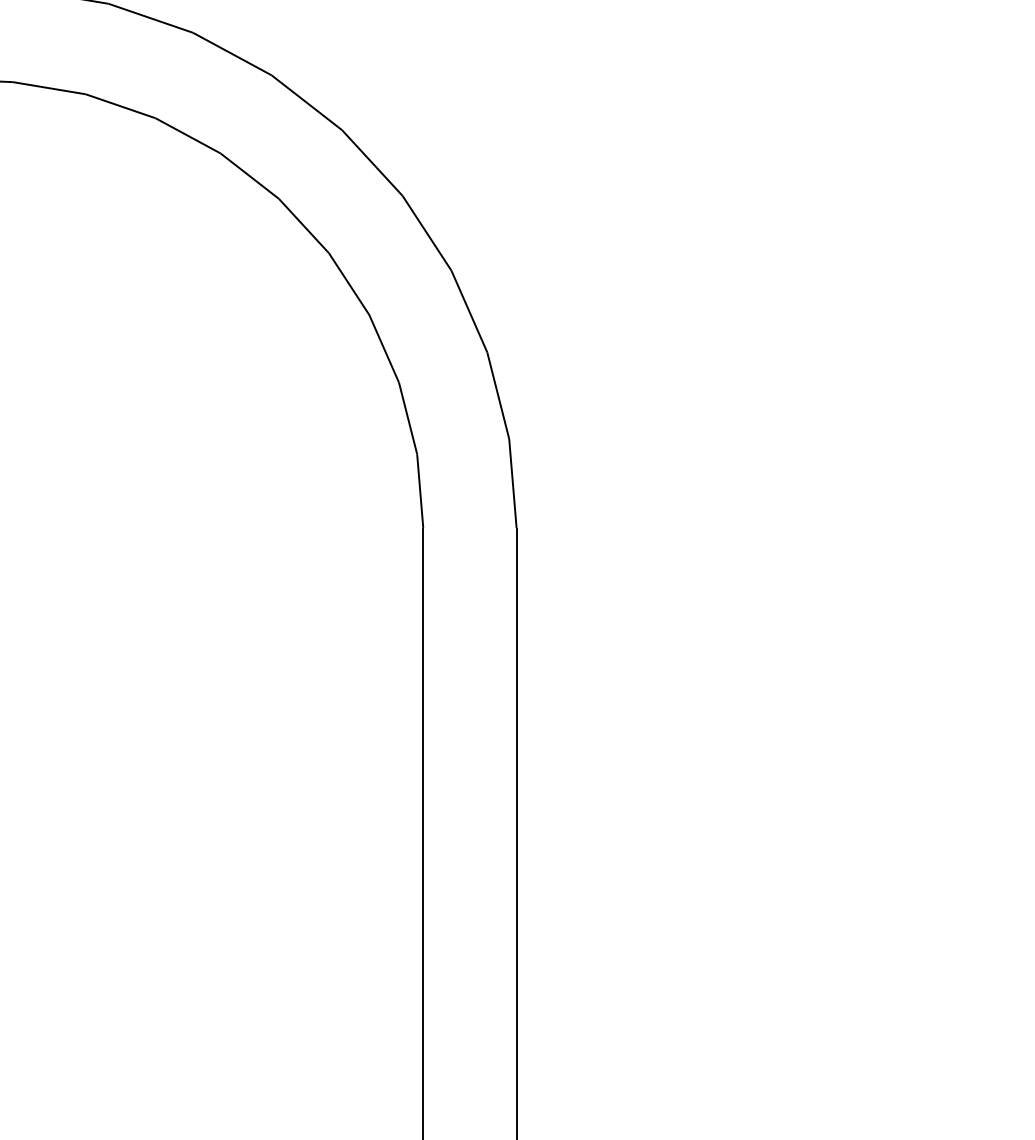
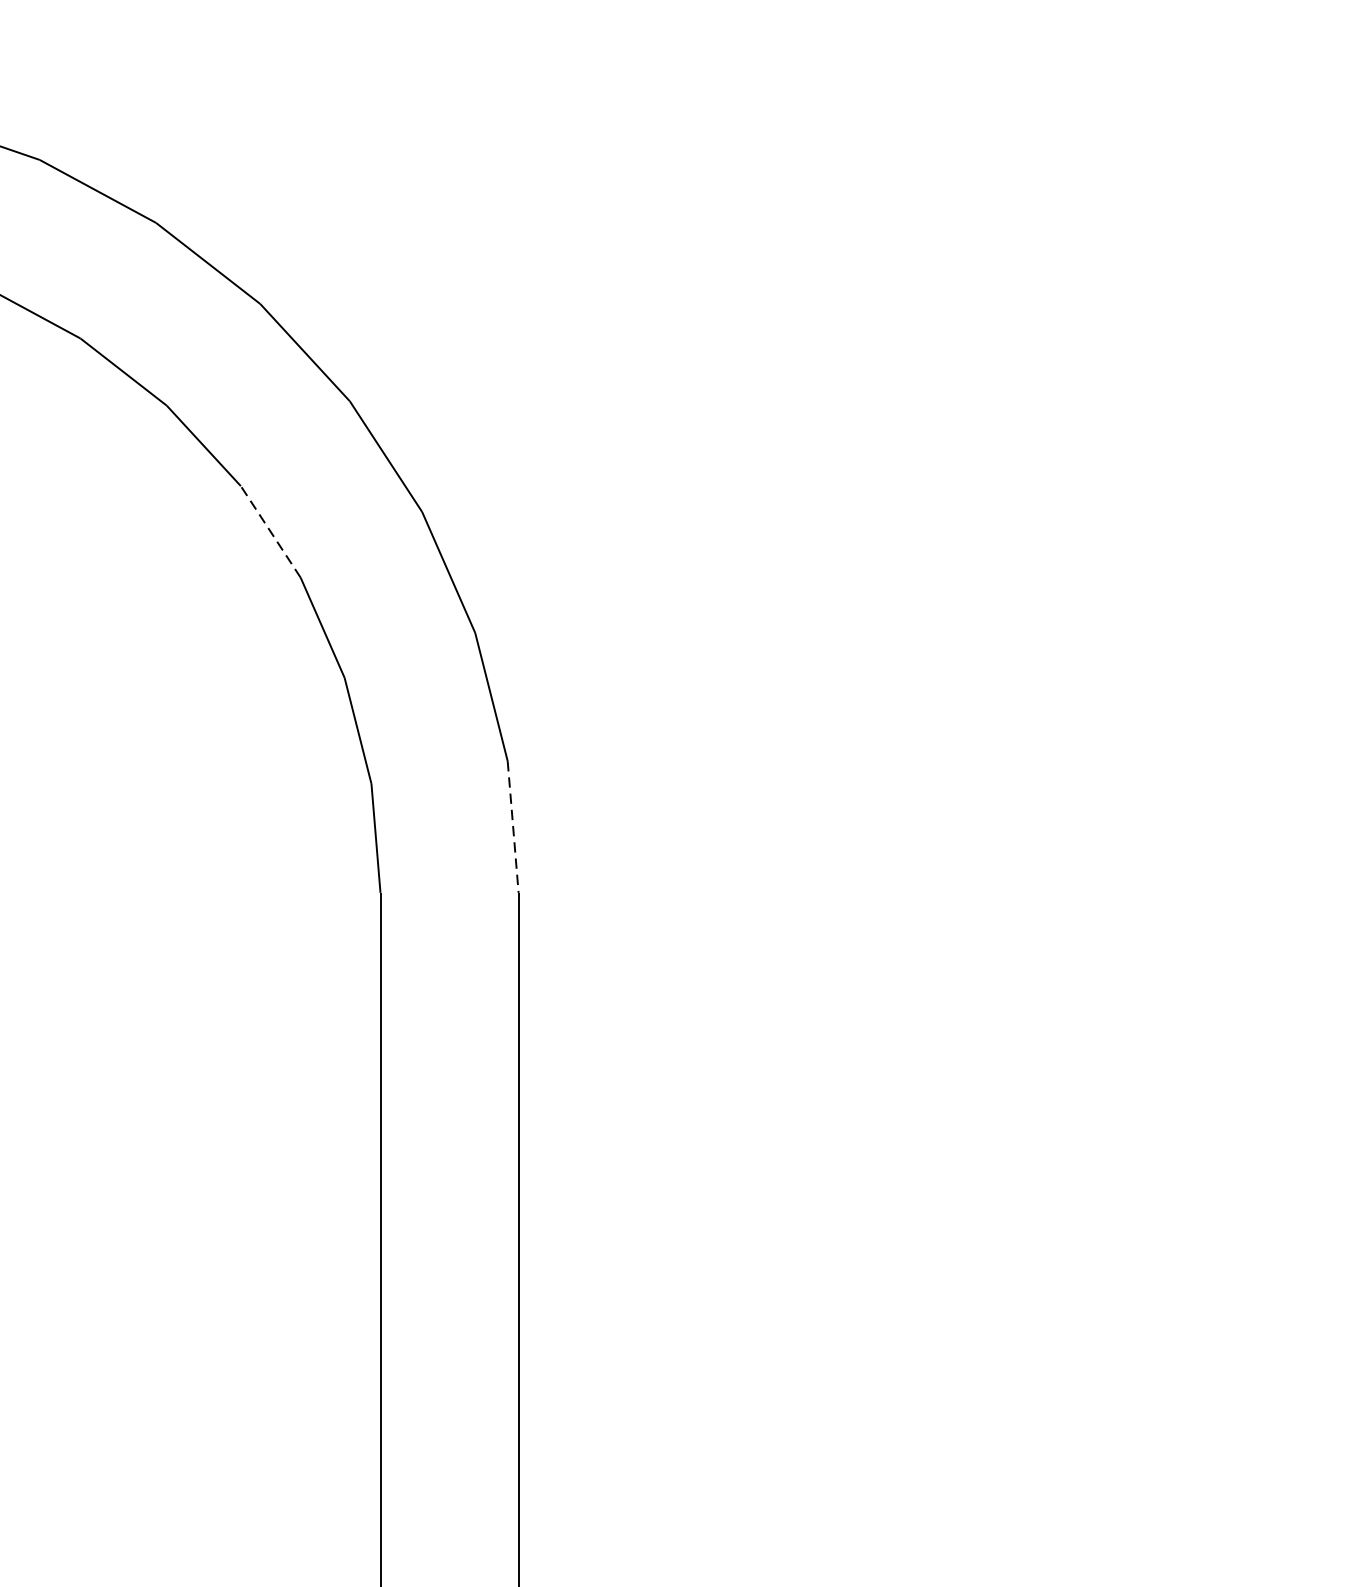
line: (349, 284) -> (271, 532), solid -> dashed
line: (512, 483) -> (512, 827), solid -> dashed

